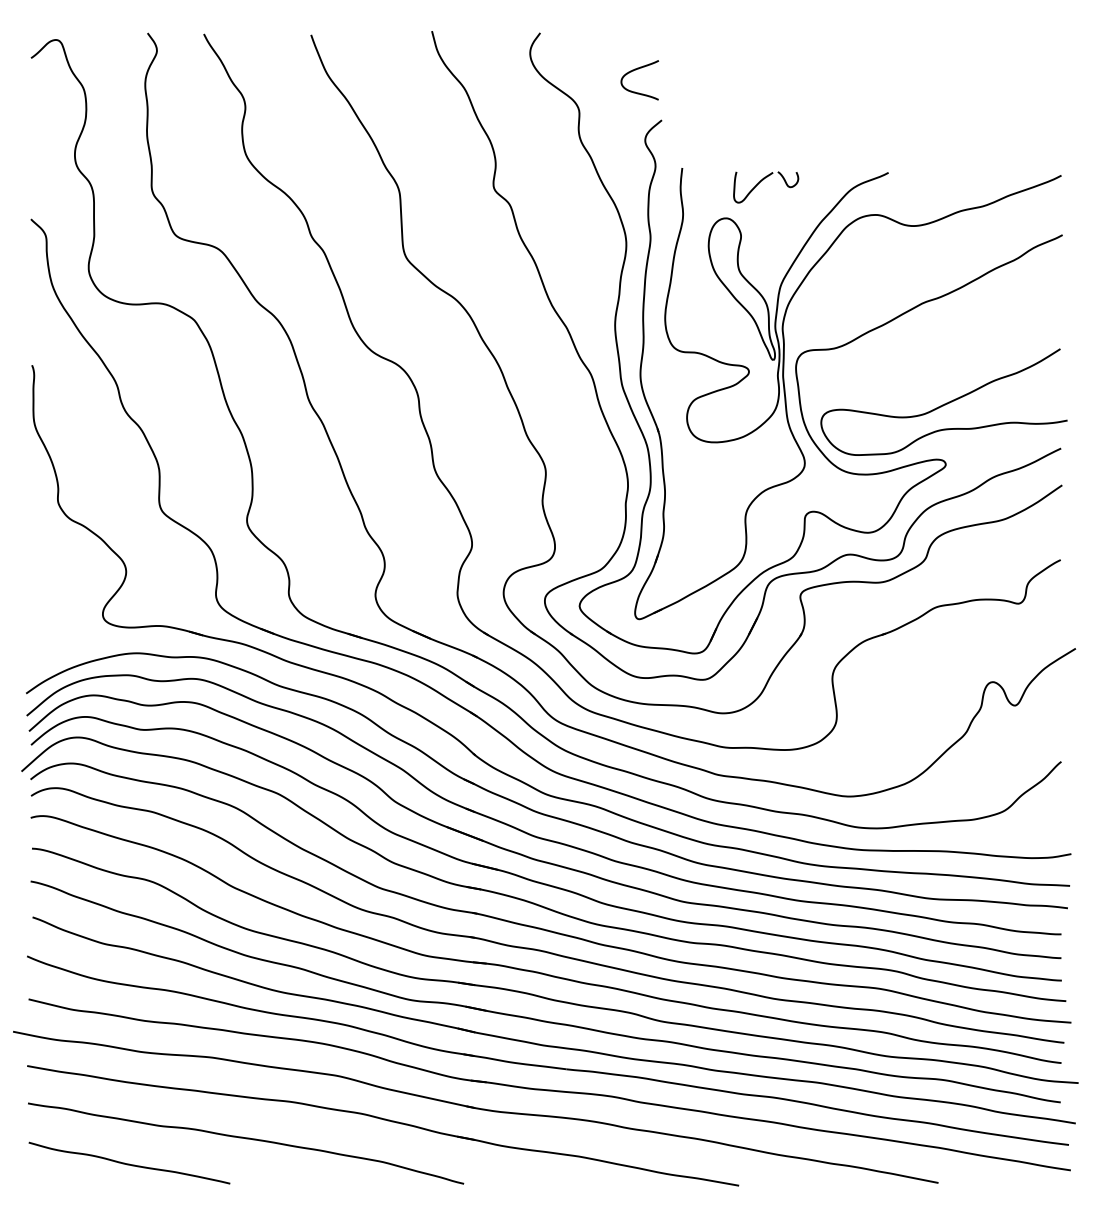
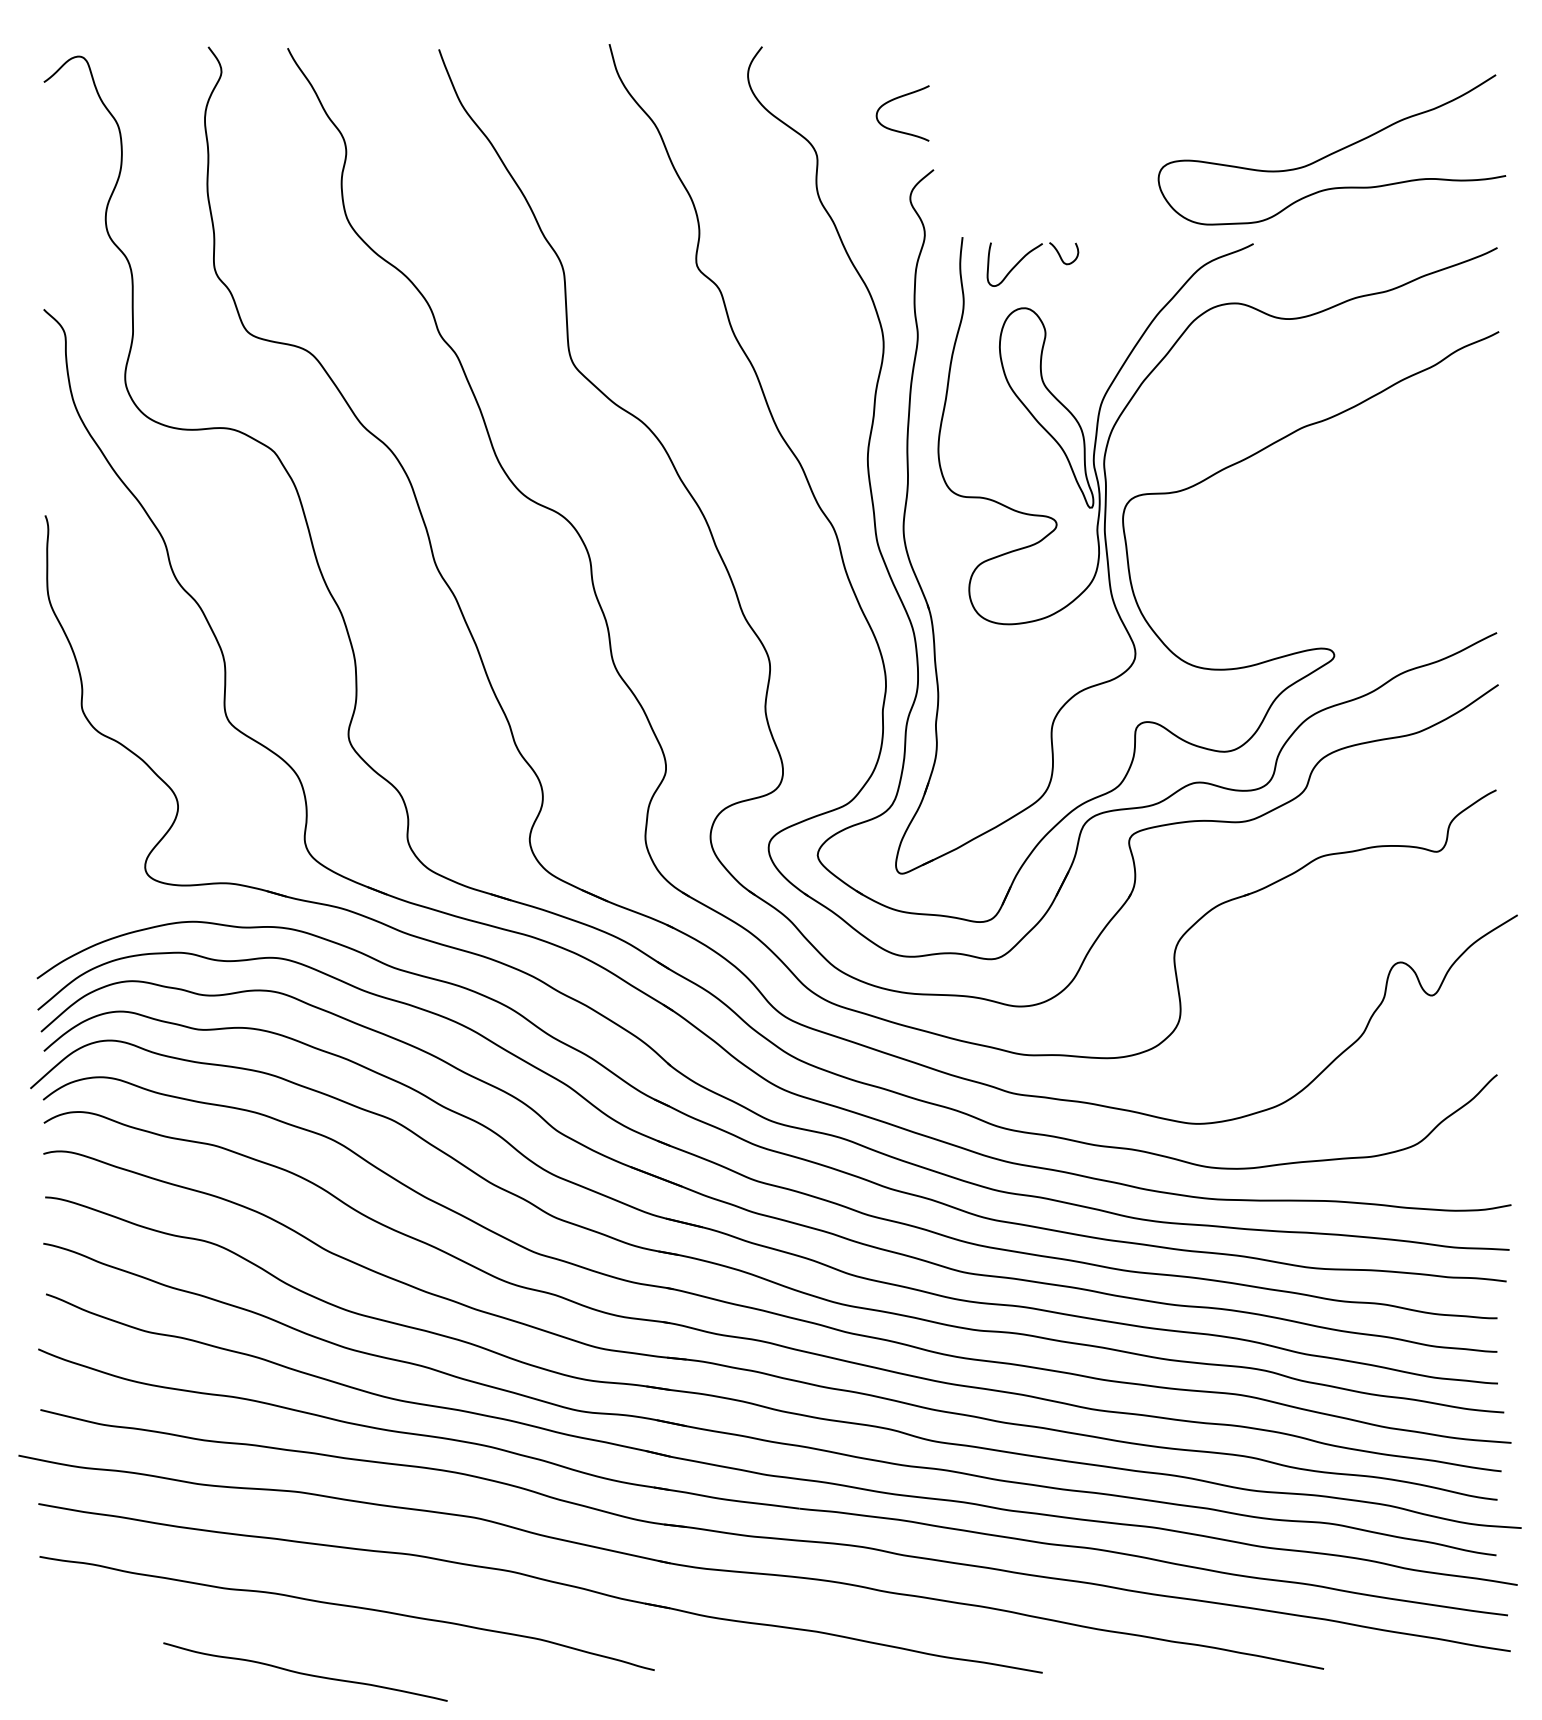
part: (763, 180) -> (1029, 254), moved
curve: (944, 403) -> (1332, 151), moved
curve: (129, 1163) -> (305, 1672), moved

